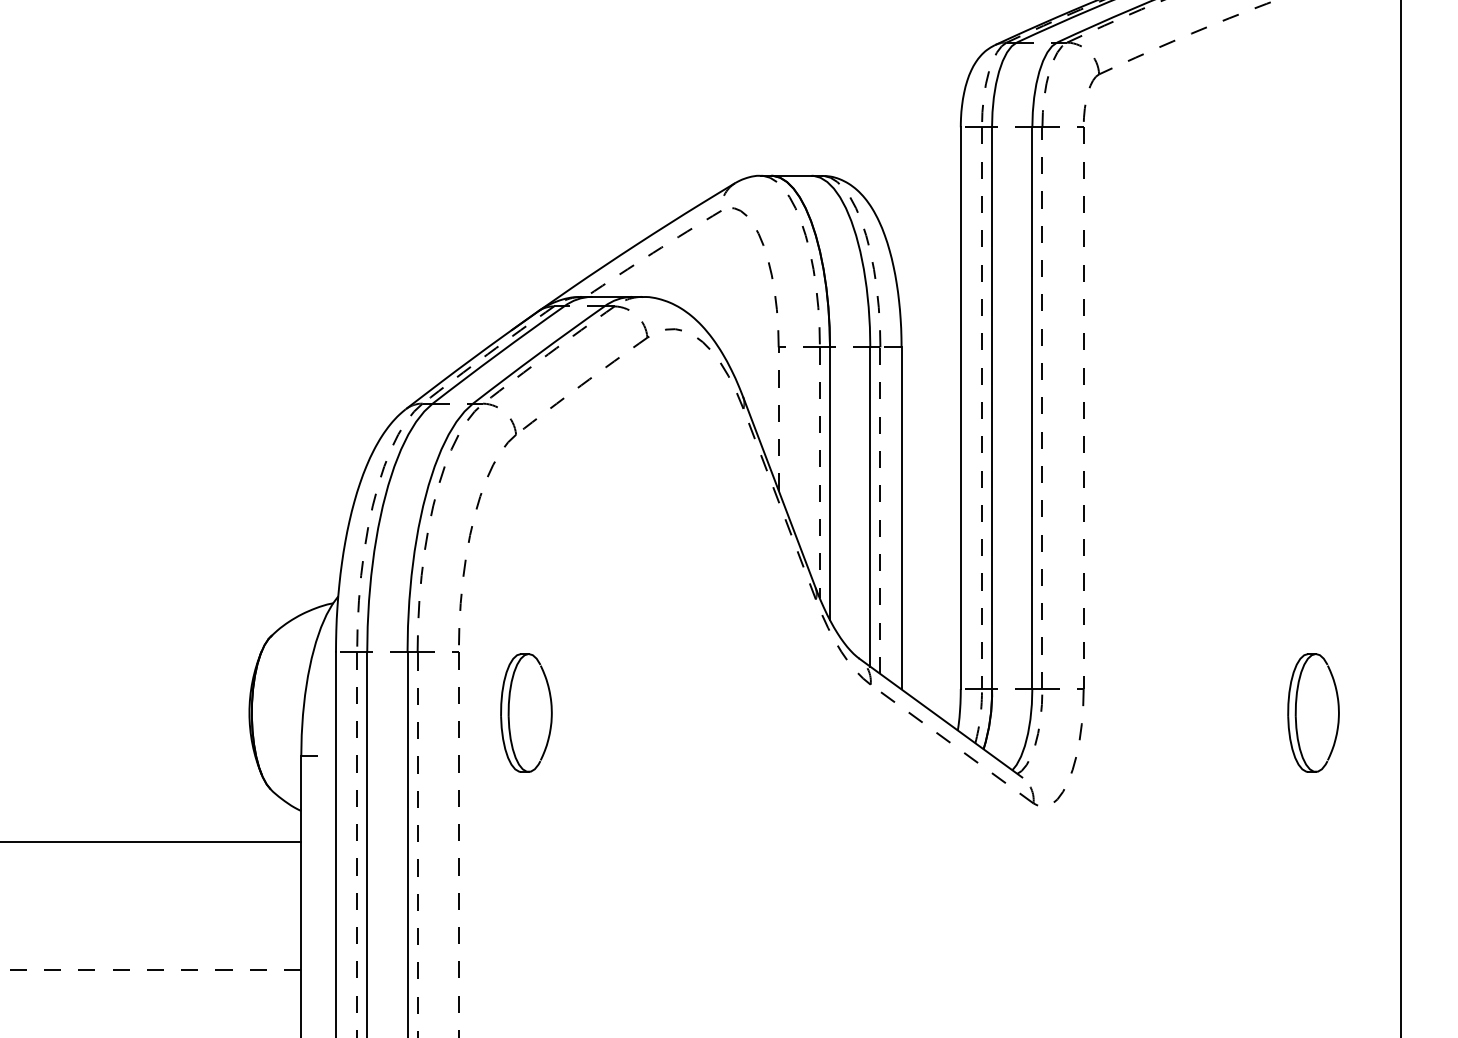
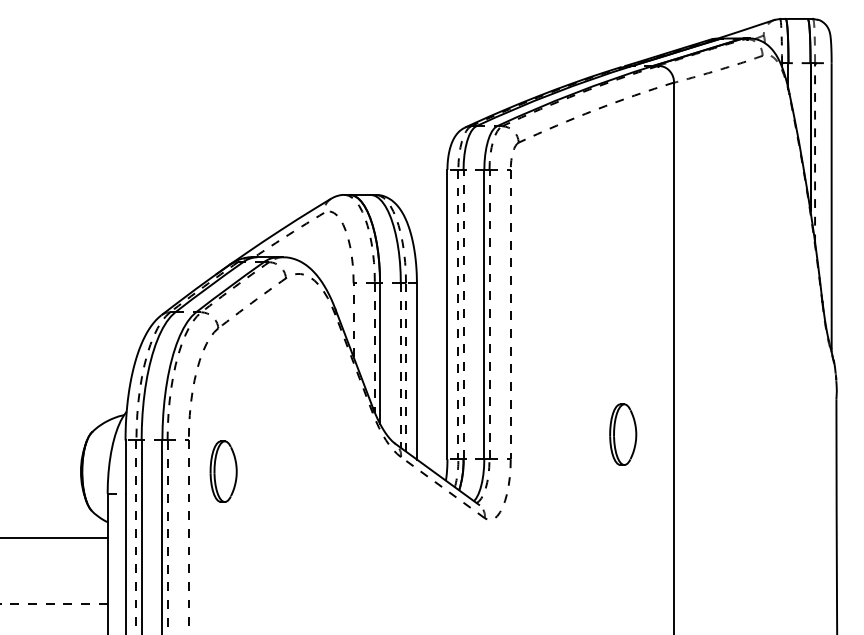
line: (991, 407) -> (463, 314), solid -> dashed
line: (869, 508) -> (400, 366), solid -> dashed
part: (1314, 712) -> (623, 434), moved

